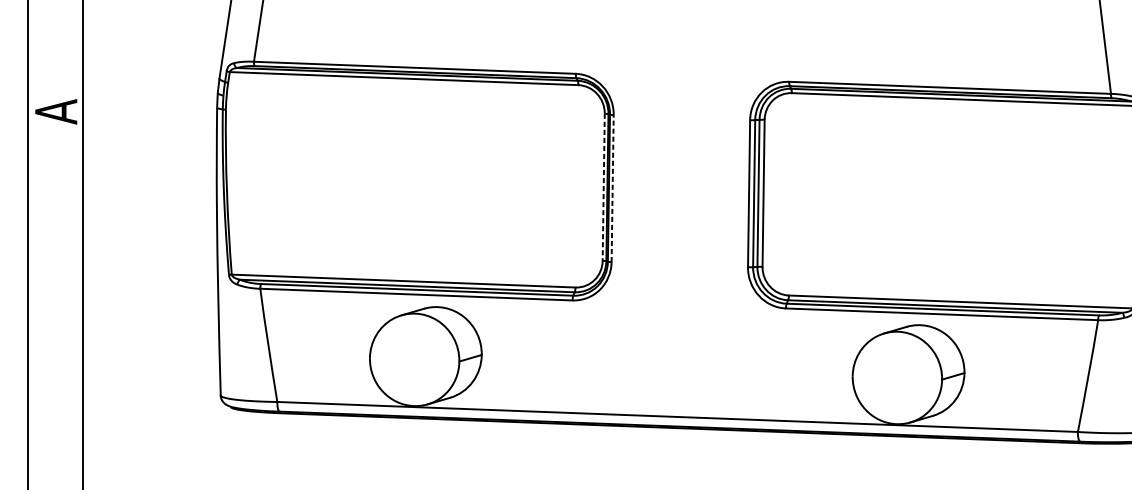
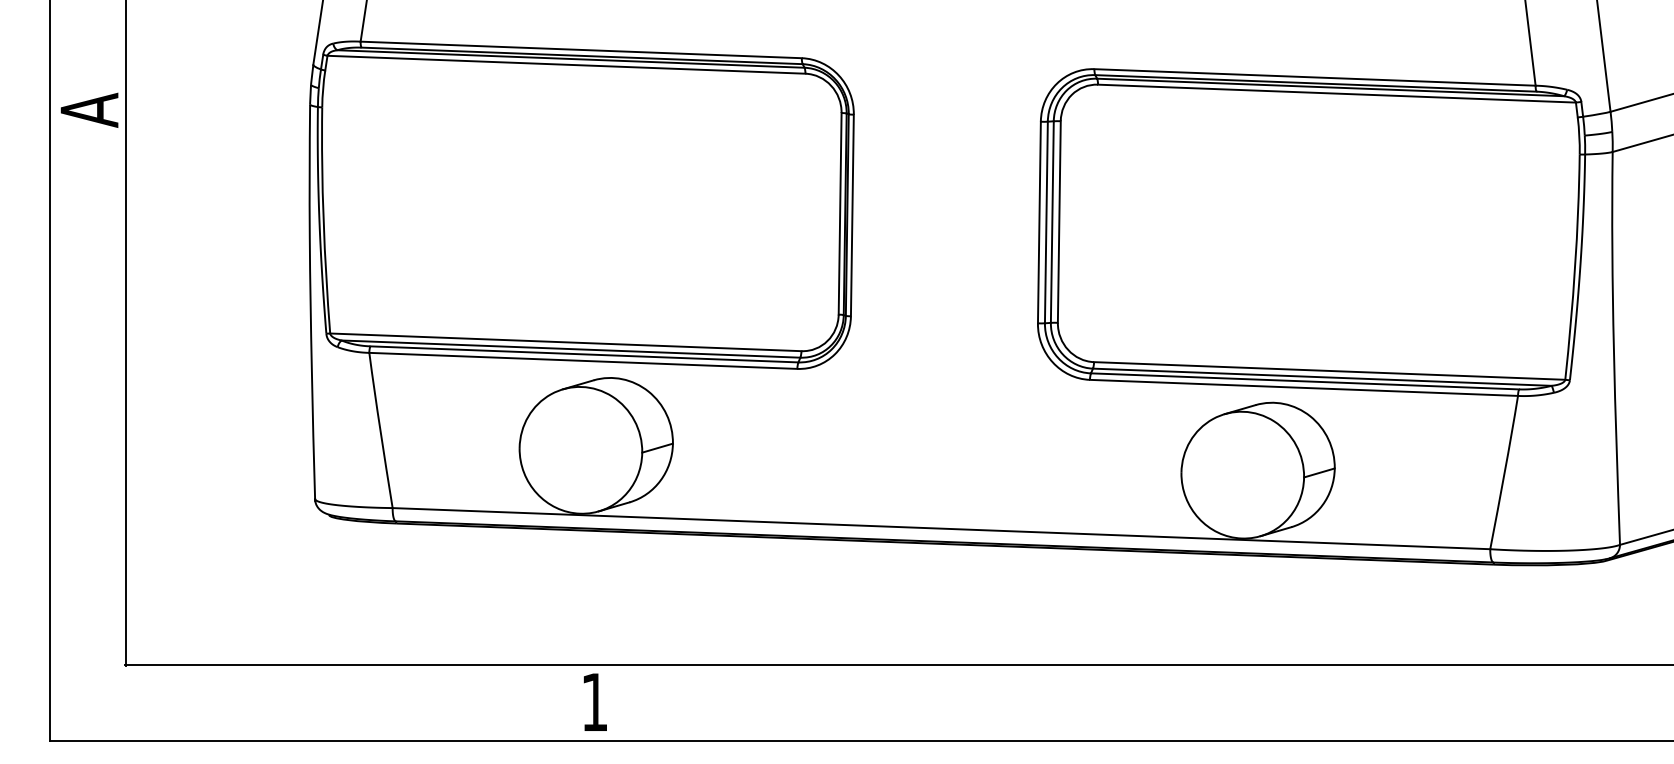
line: (603, 187) -> (840, 213), dashed -> solid
line: (612, 188) -> (852, 215), dashed -> solid

